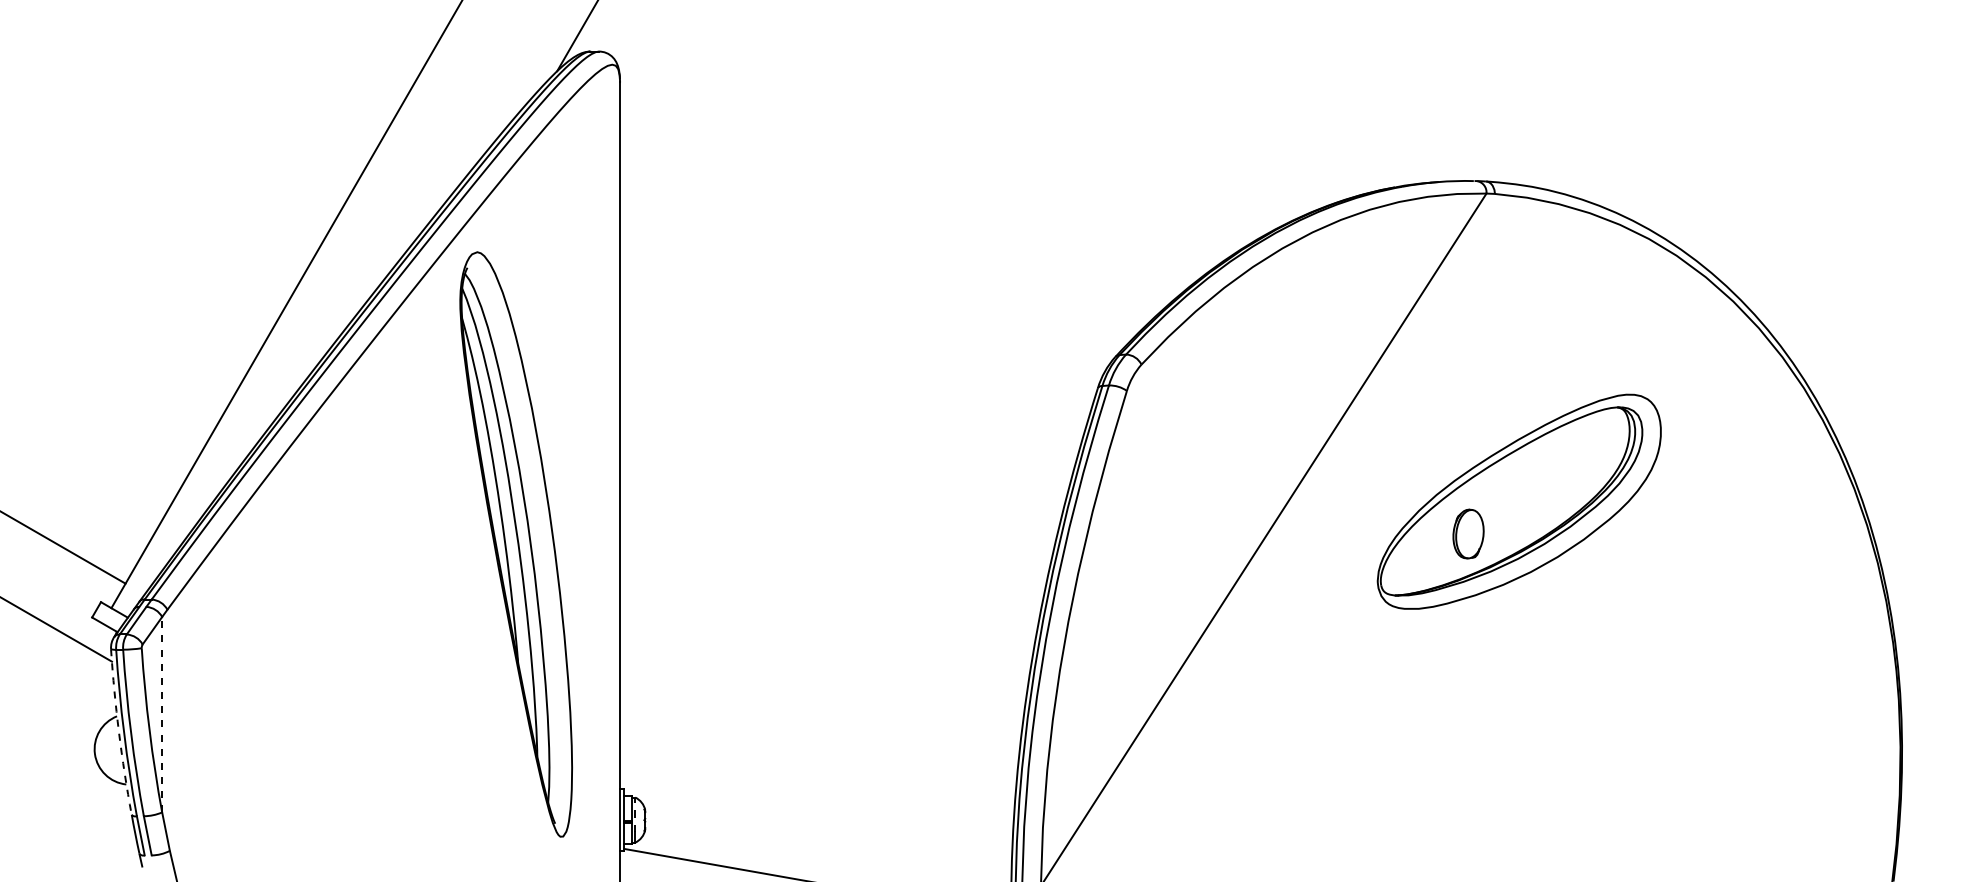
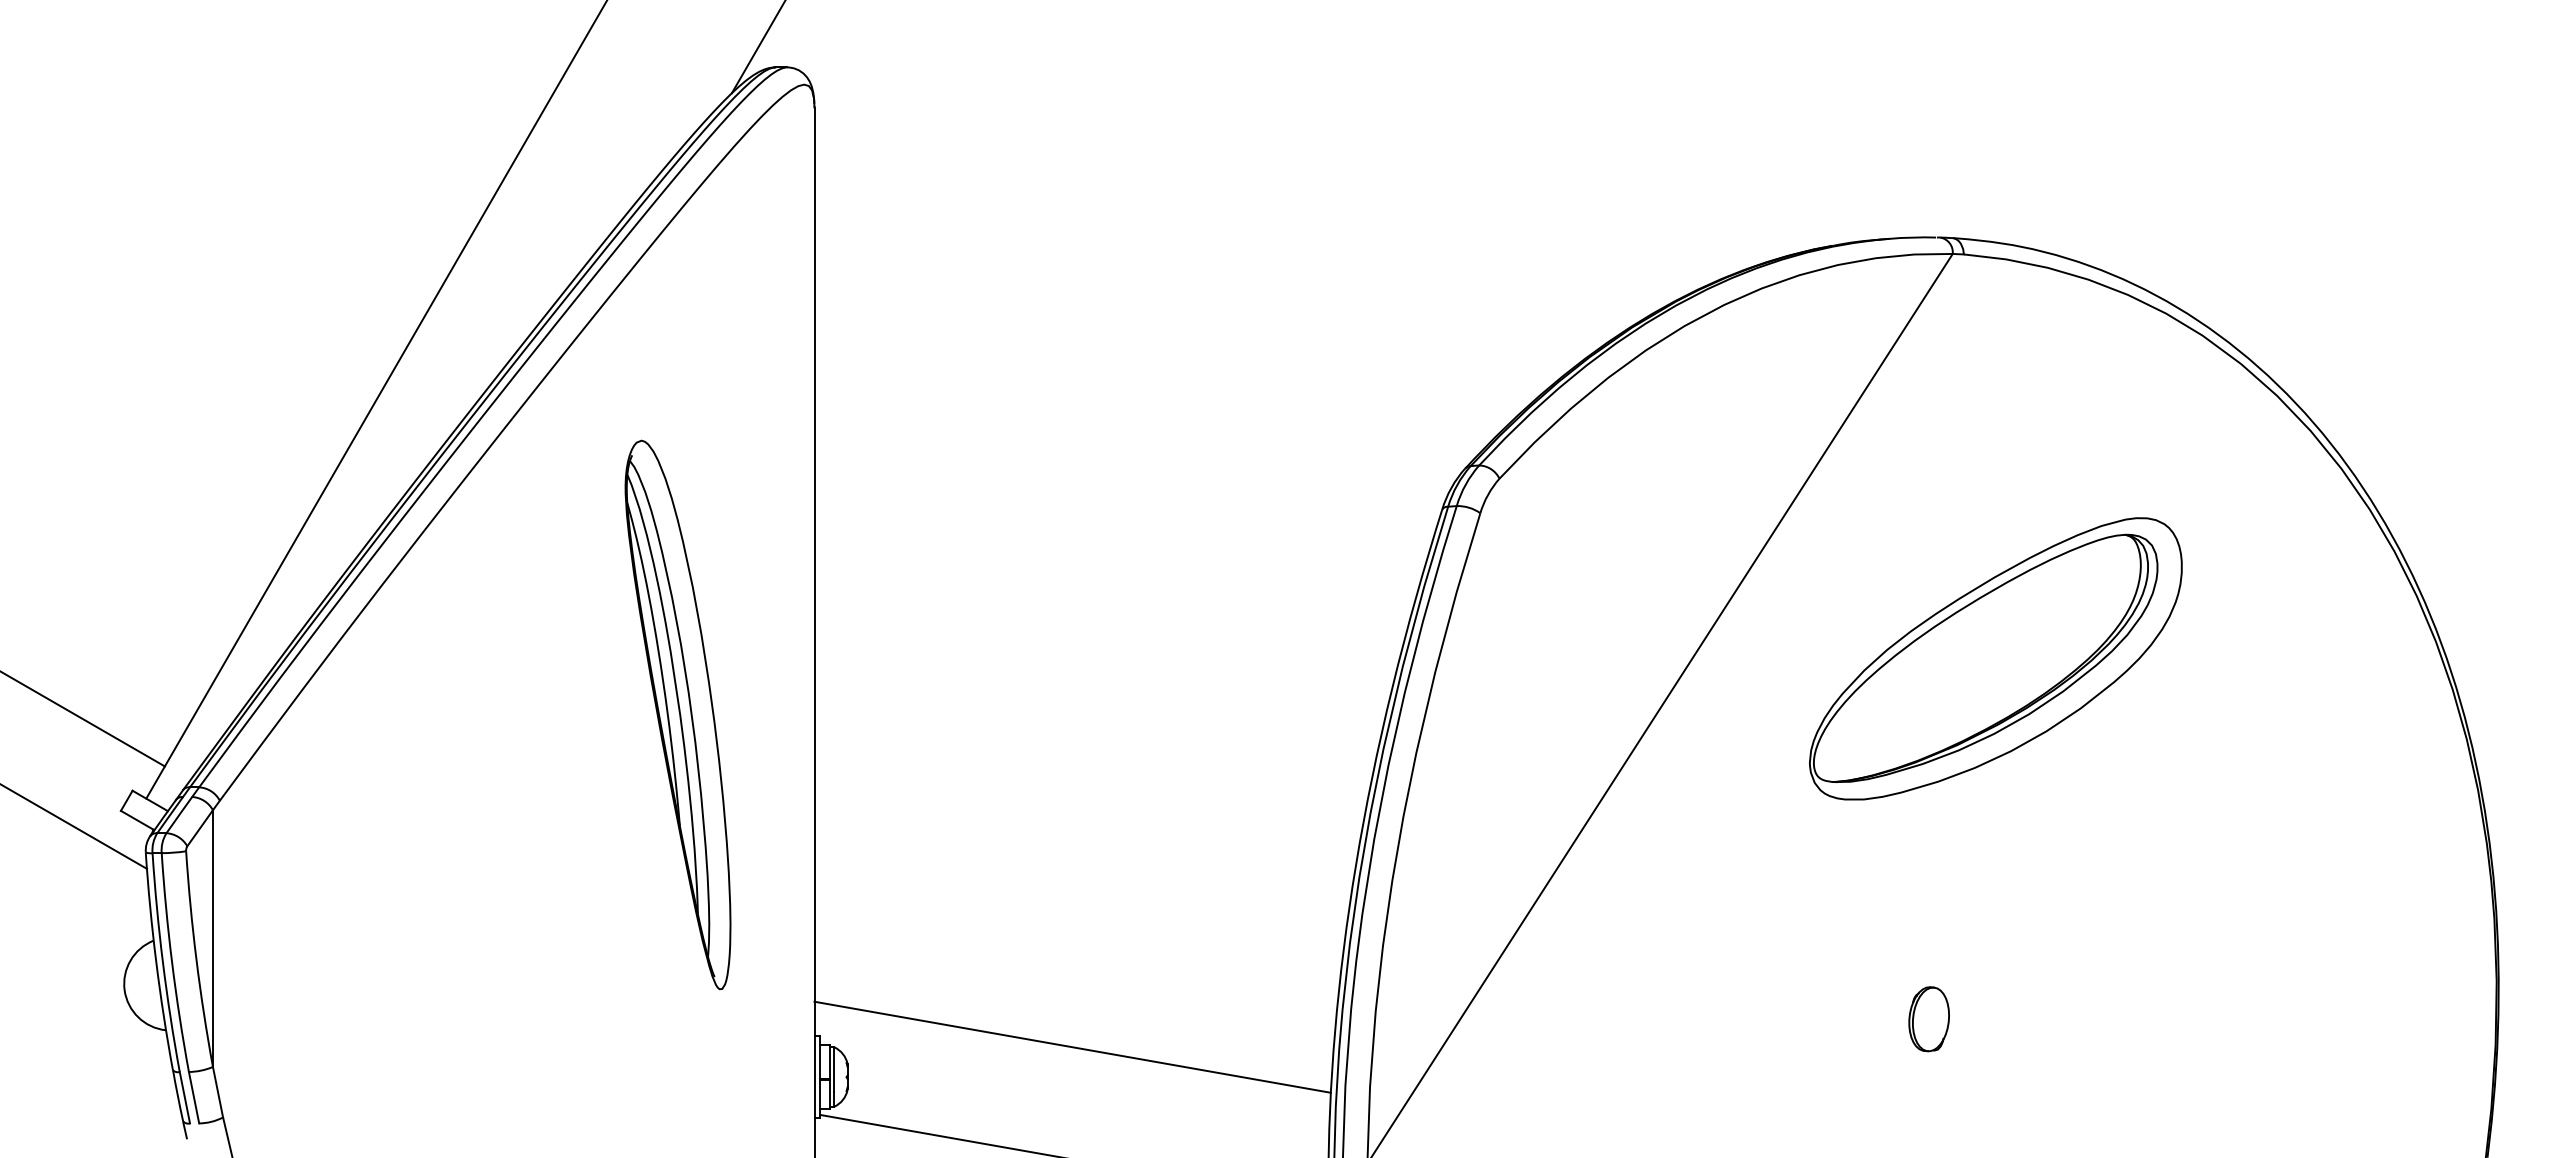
part: (1468, 534) -> (1928, 1019), moved
part: (515, 544) -> (677, 714), size x0.71
line: (161, 714) -> (212, 938), dashed -> solid
arc: (119, 732) -> (156, 961), dashed -> solid
line: (816, 796) -> (1072, 1046), added
line: (635, 814) -> (834, 1069), dashed -> solid

